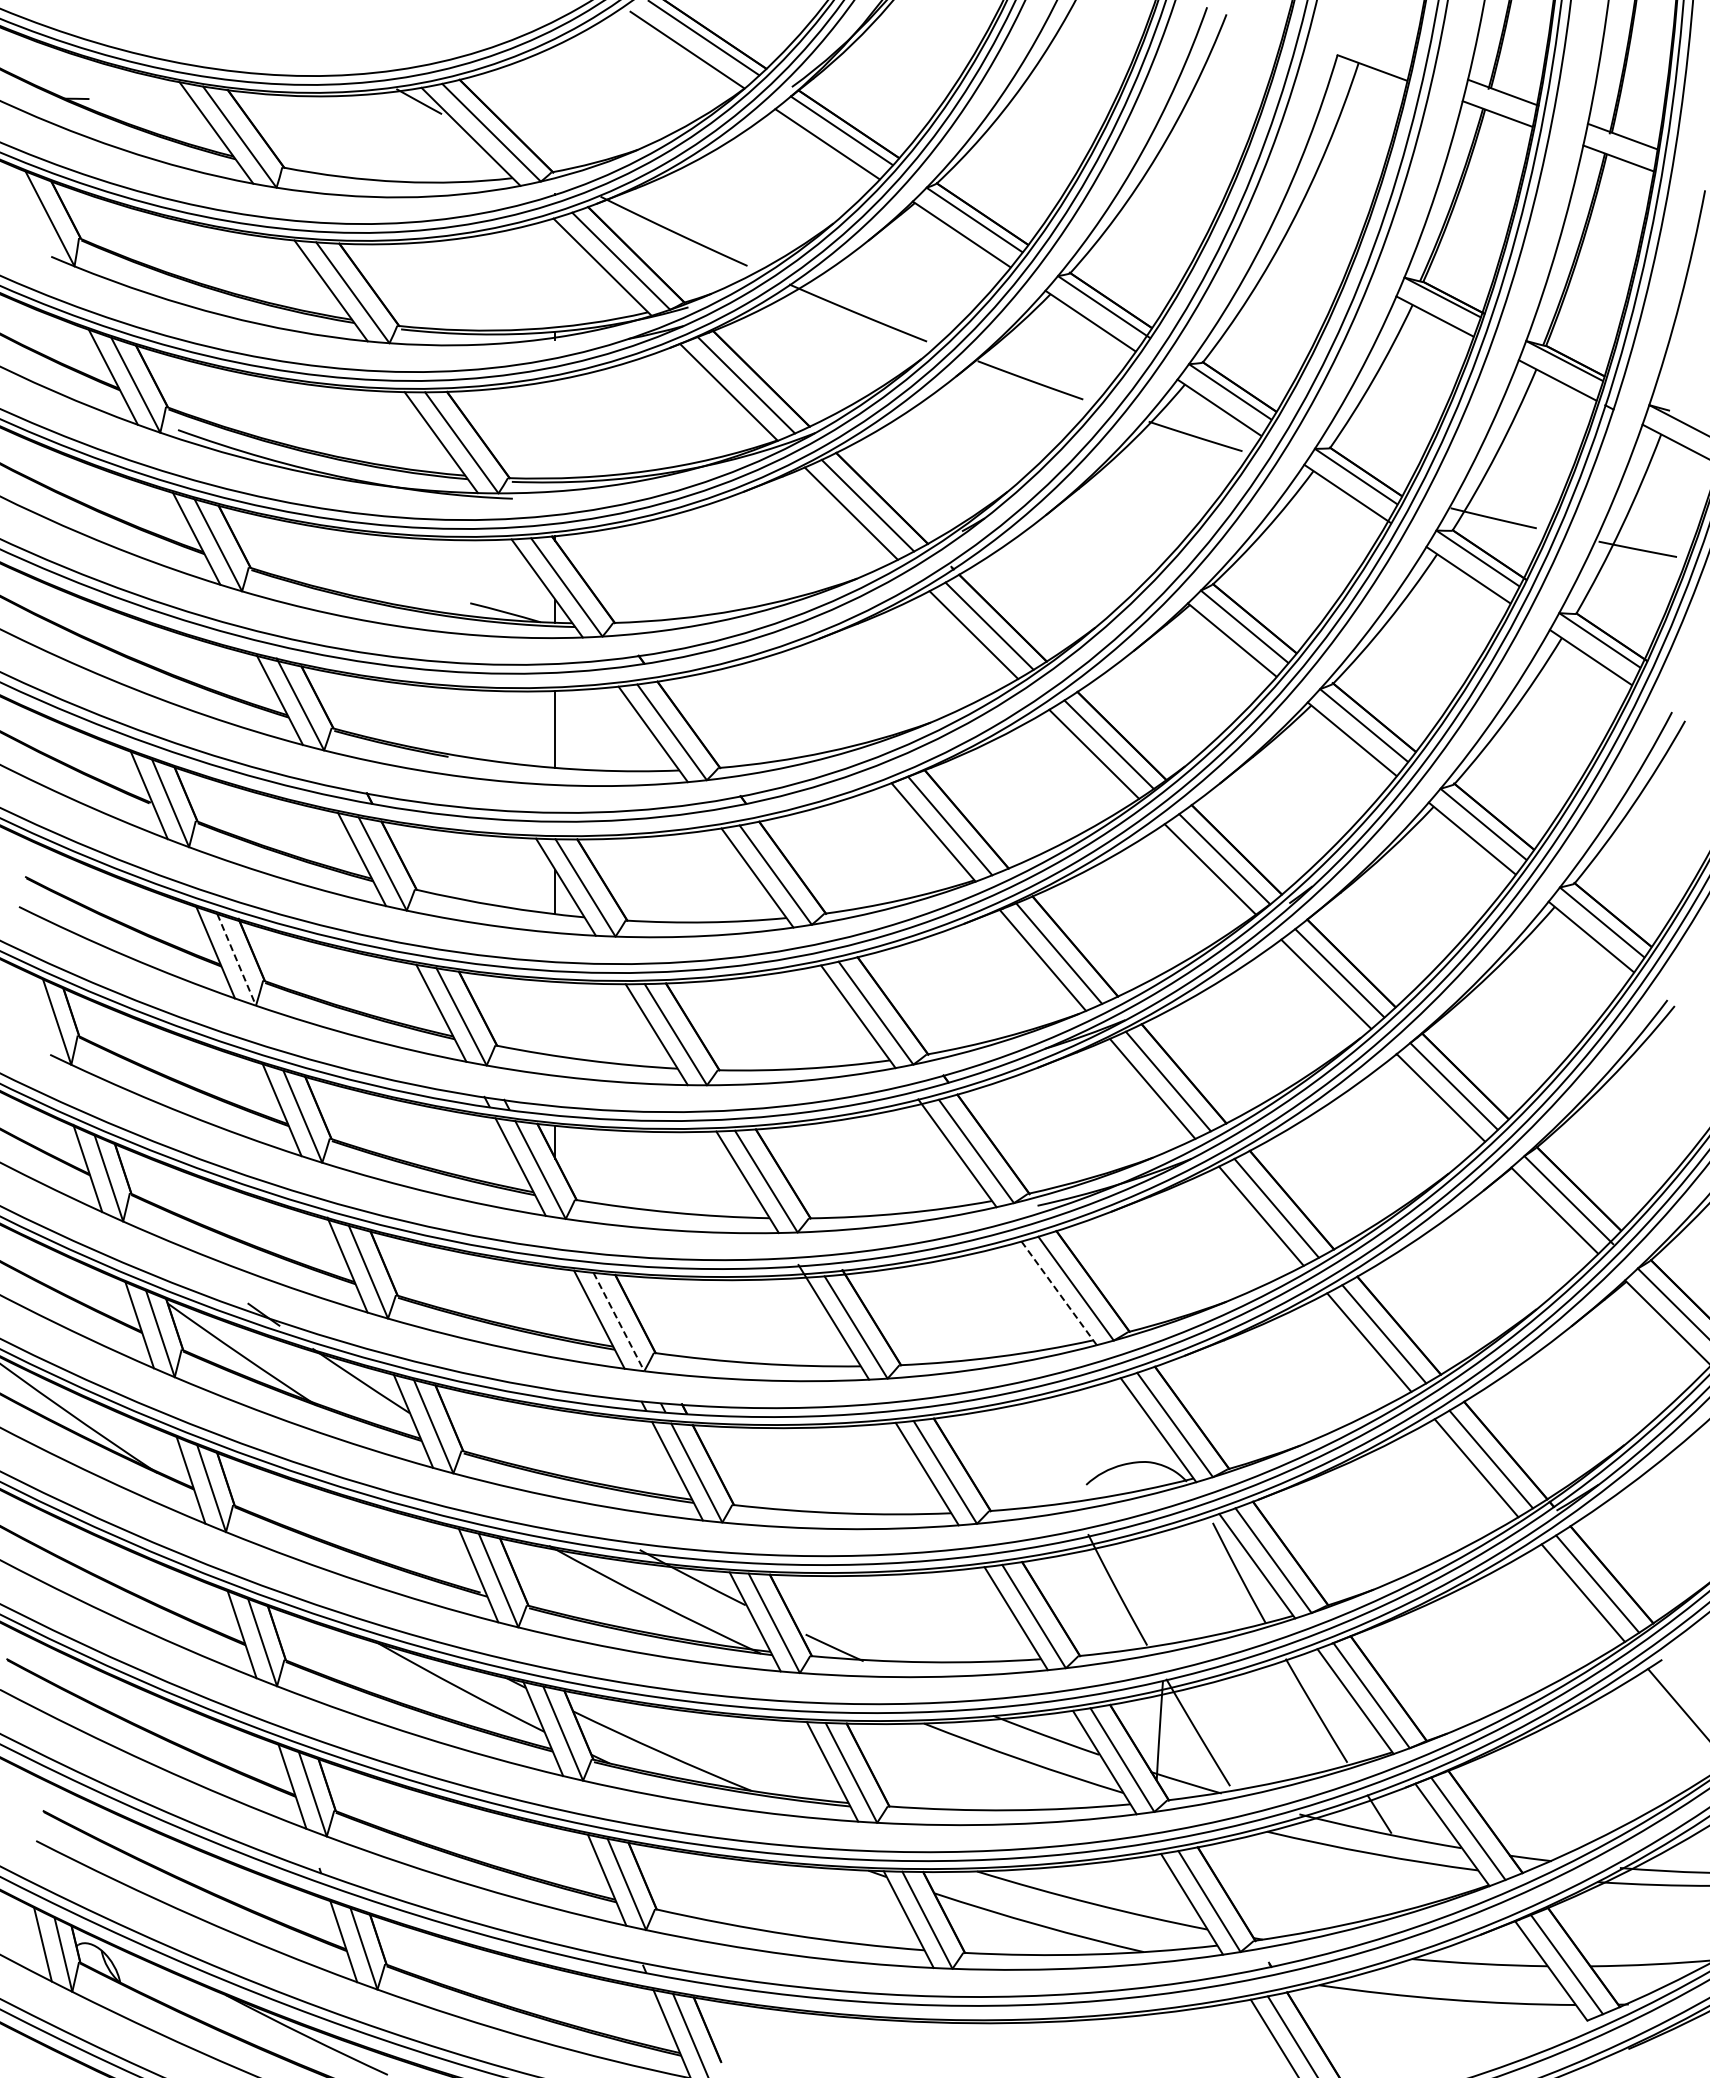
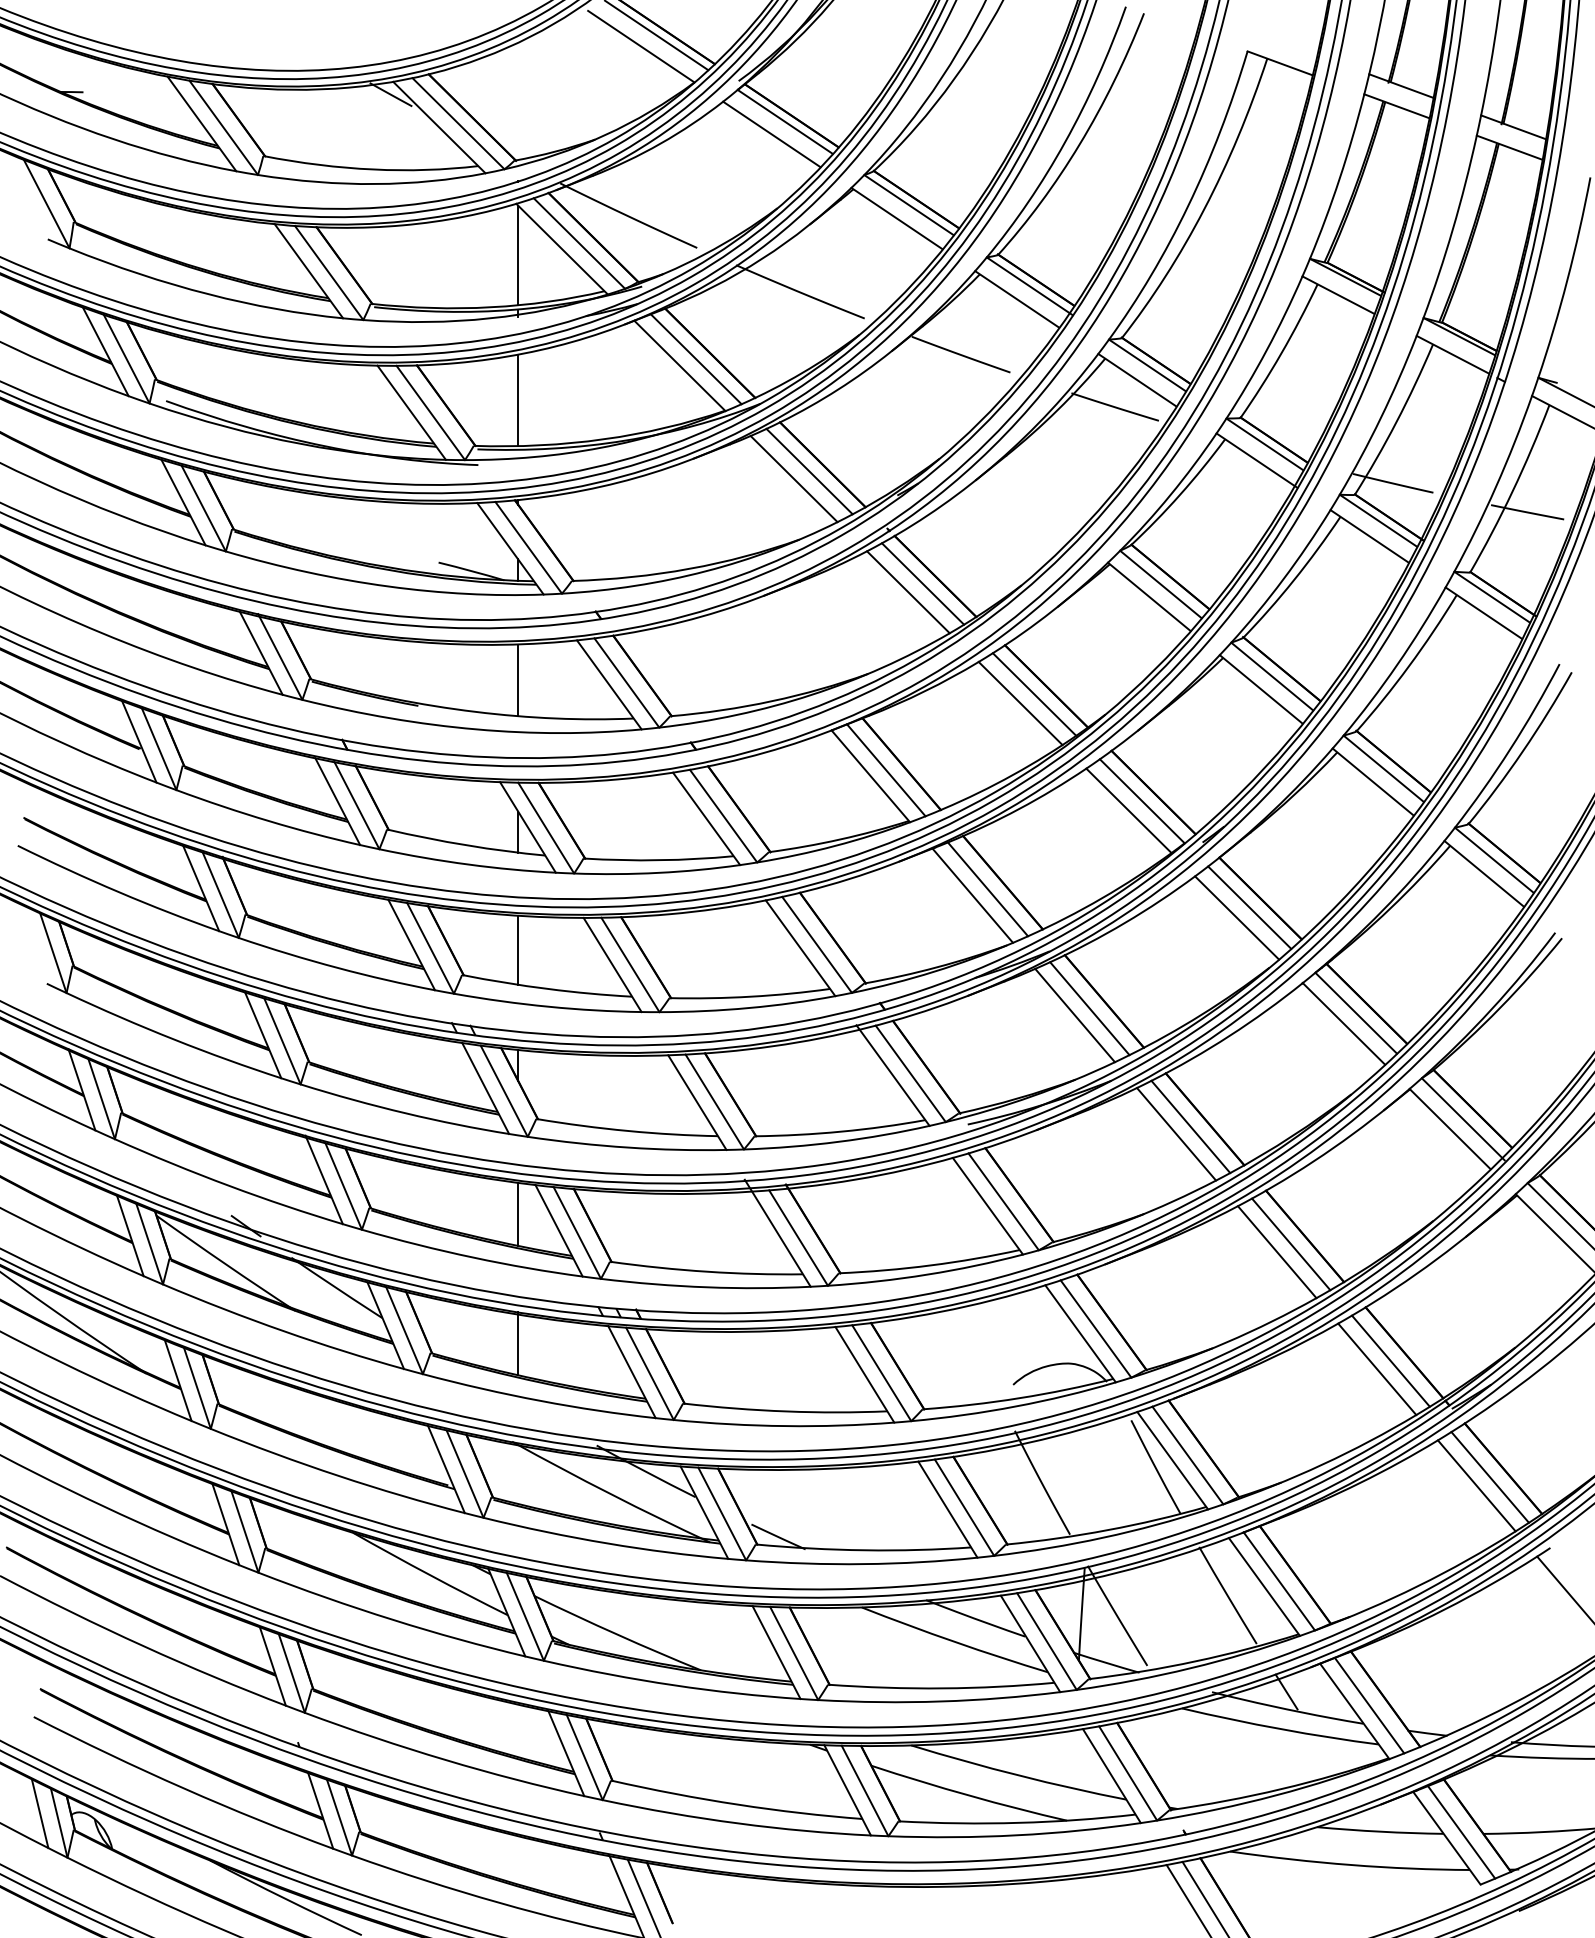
line: (555, 273) -> (518, 255), added
line: (555, 429) -> (518, 400), added
line: (236, 959) -> (220, 894), dashed -> solid
line: (555, 1018) -> (518, 949), added
line: (1059, 1293) -> (988, 1206), dashed -> solid
line: (555, 1301) -> (518, 1213), added
line: (619, 1322) -> (577, 1233), dashed -> solid
line: (555, 1440) -> (518, 1343), added

